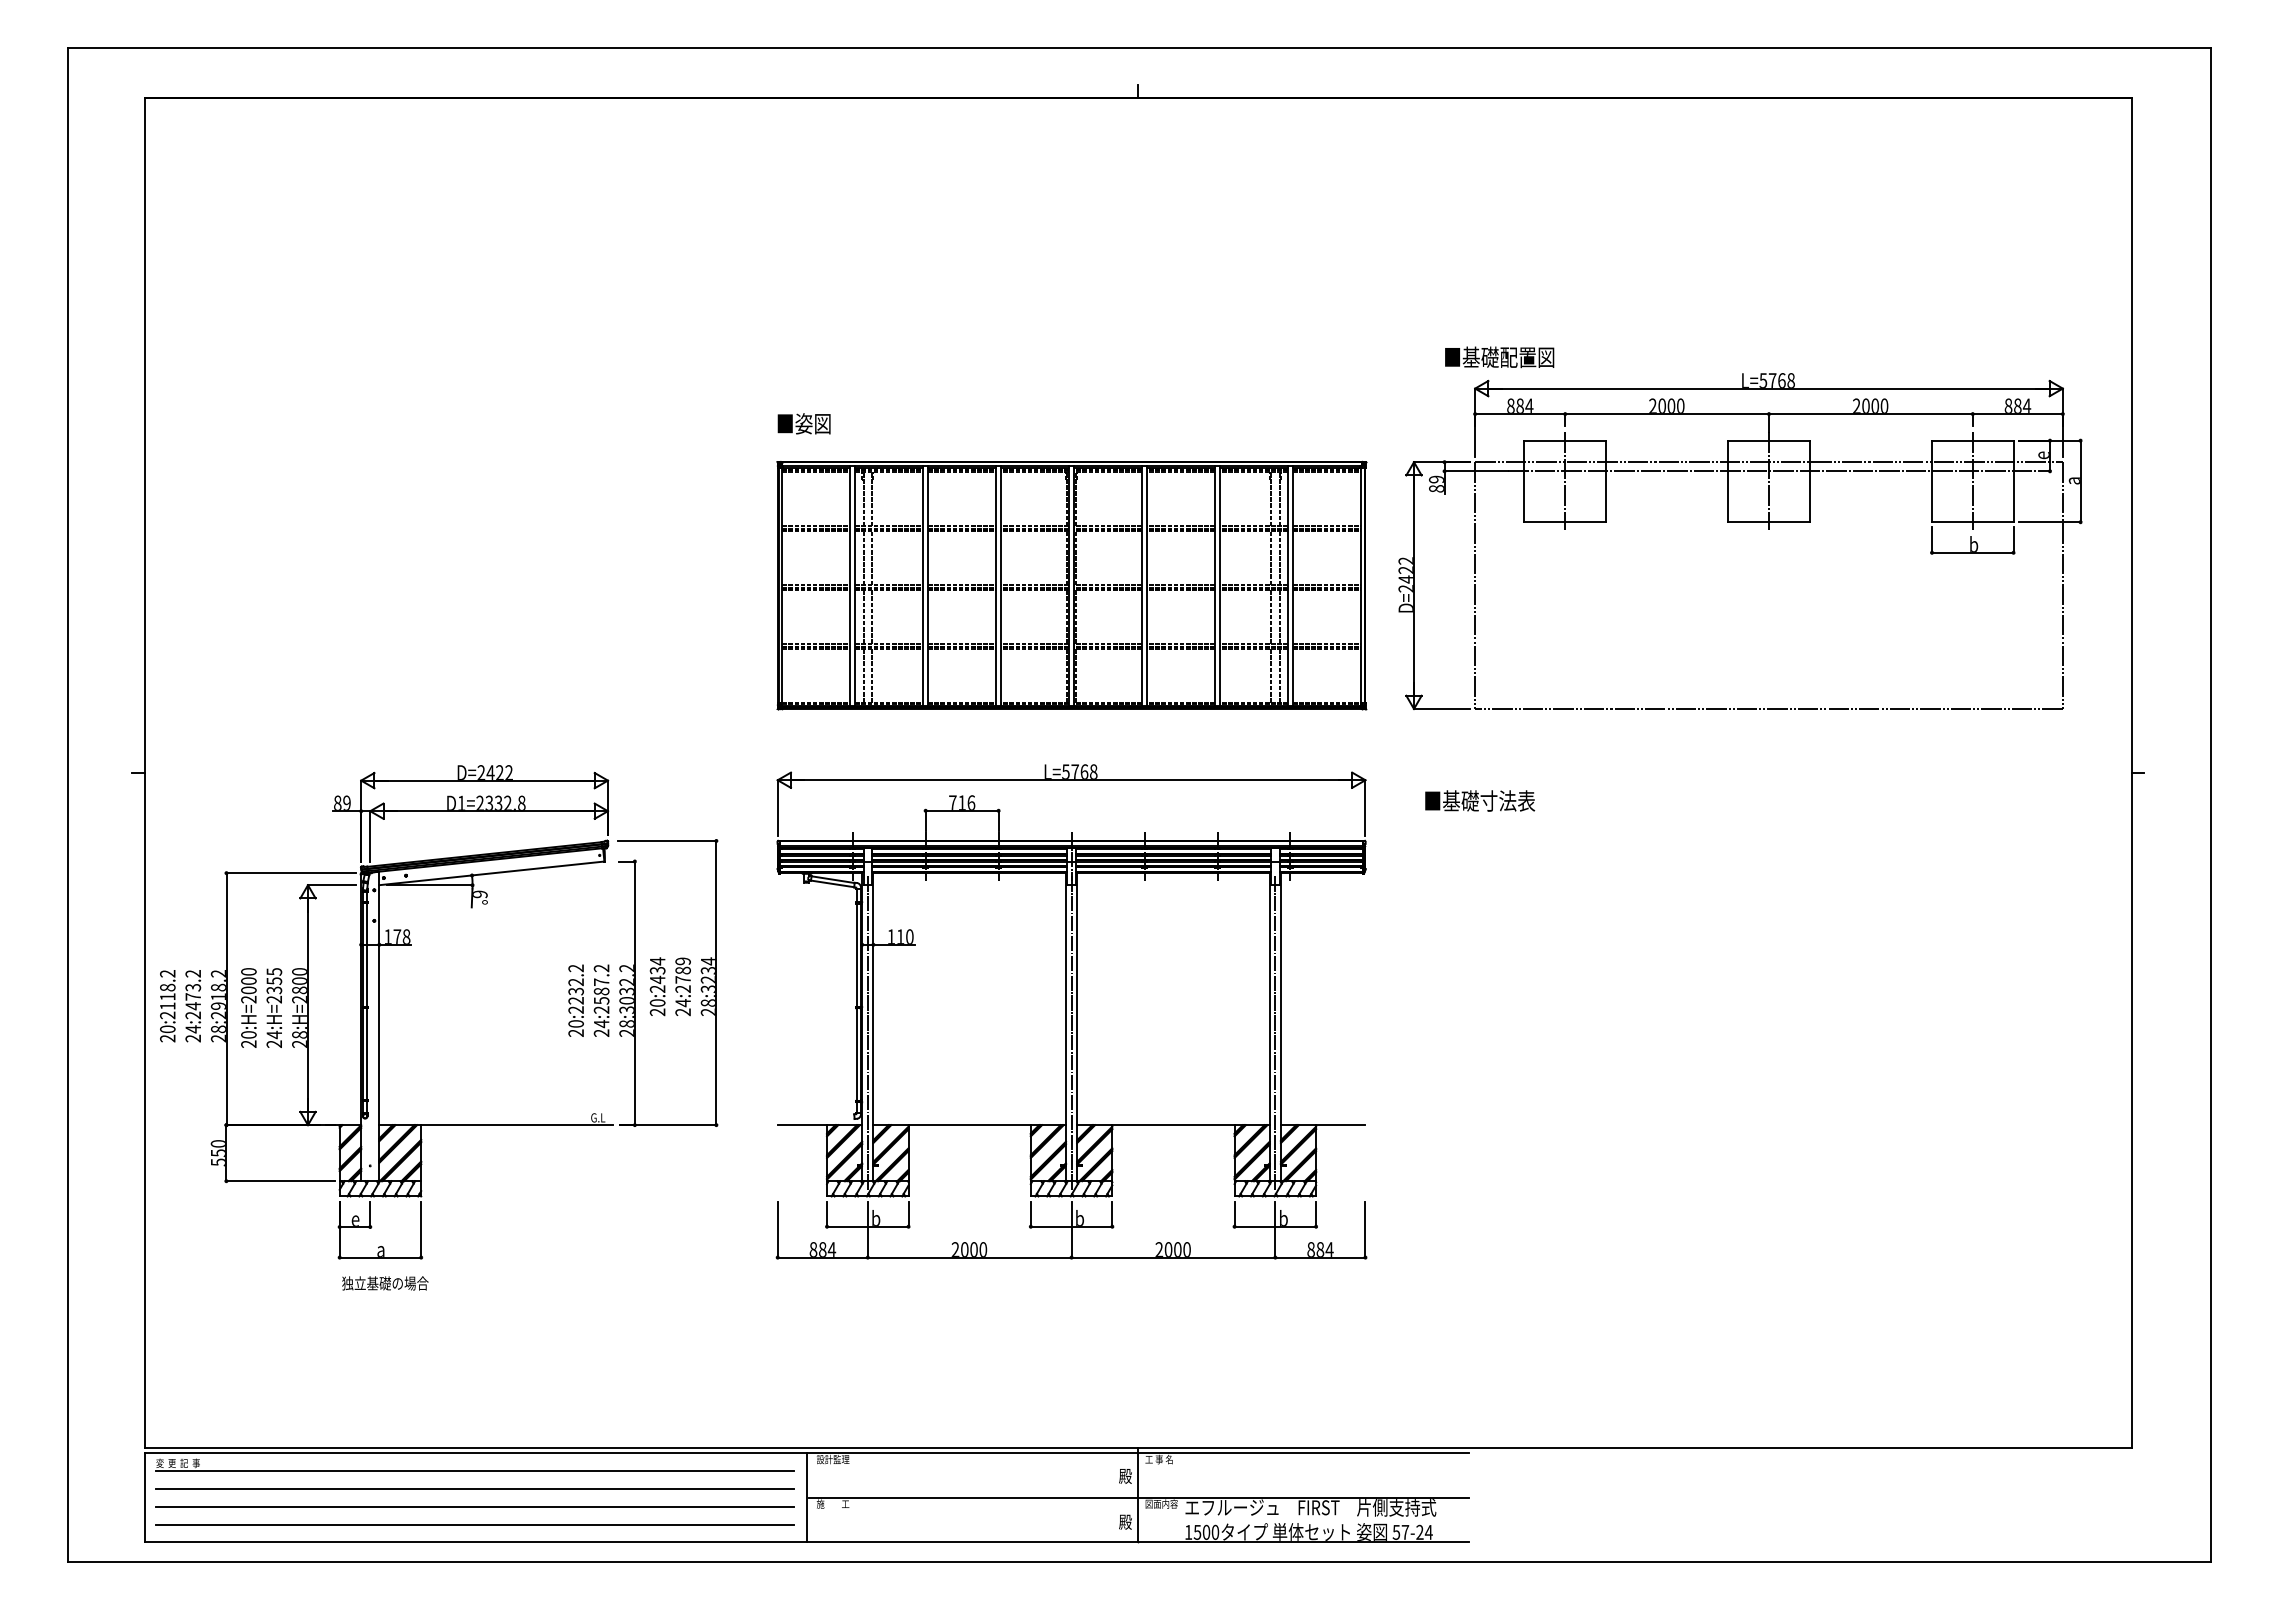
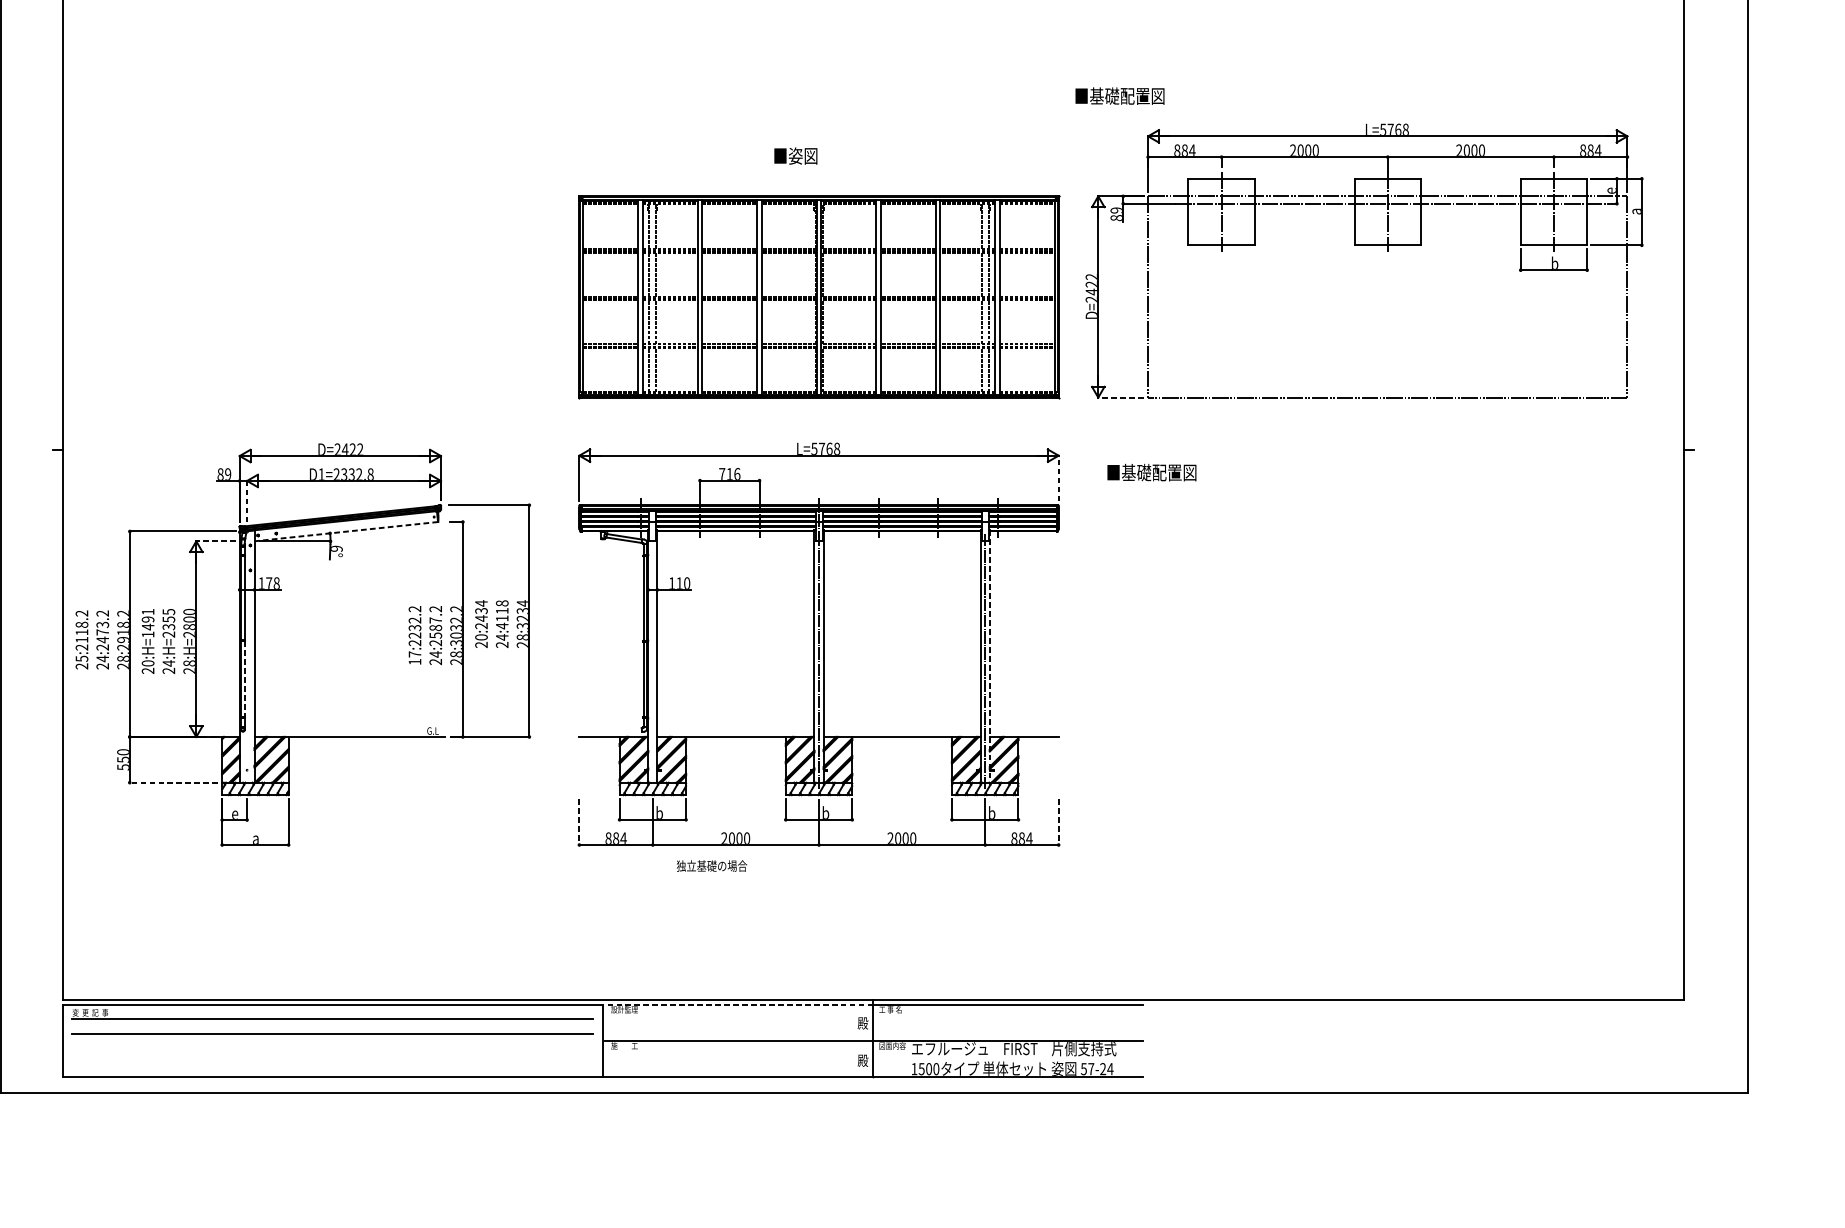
text: (1499, 357) -> (1119, 96), moved
text: (803, 423) -> (795, 155), moved
line: (1441, 708) -> (1120, 397), solid -> dashed
text: (1507, 800) -> (1174, 472), ■基礎寸法表 -> ■基礎配置図
line: (1365, 808) -> (1058, 478), solid -> dashed
line: (370, 835) -> (247, 500), solid -> dashed
line: (491, 873) -> (345, 531), solid -> dashed
line: (331, 885) -> (215, 541), solid -> dashed
text: (682, 975) -> (501, 614), 24:2789 -> 24:4118
text: (248, 985) -> (147, 623), 20:H=2000 -> 20:H=1491
line: (1280, 1026) -> (989, 656), solid -> dashed
text: (575, 1028) -> (414, 658), 20:2232.2 -> 17:2232.2
text: (167, 1029) -> (81, 658), 20:2118.2 -> 25:2118.2
line: (867, 1033) -> (652, 662), removed
line: (367, 1054) -> (244, 679), solid -> dashed
line: (279, 1181) -> (173, 782), solid -> dashed
line: (777, 1230) -> (579, 822), solid -> dashed
line: (1365, 1230) -> (1058, 822), solid -> dashed
text: (385, 1283) -> (712, 866), moved
line: (972, 1453) -> (738, 1004), solid -> dashed
line: (474, 1506) -> (332, 1047), removed
line: (474, 1524) -> (332, 1062), removed

